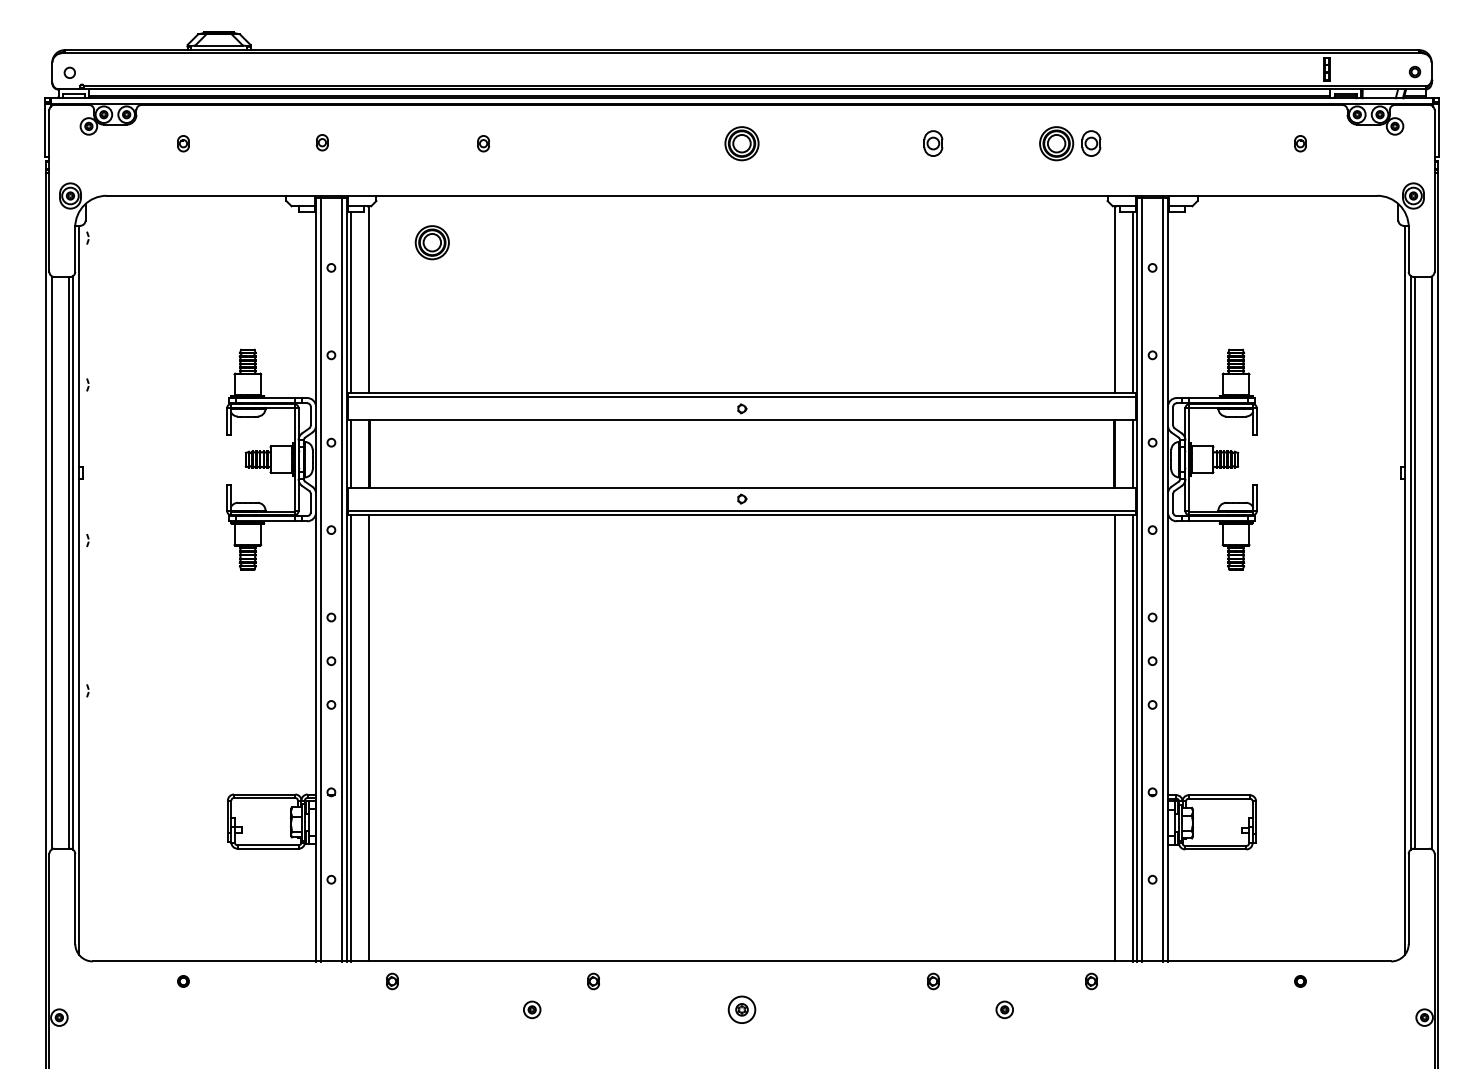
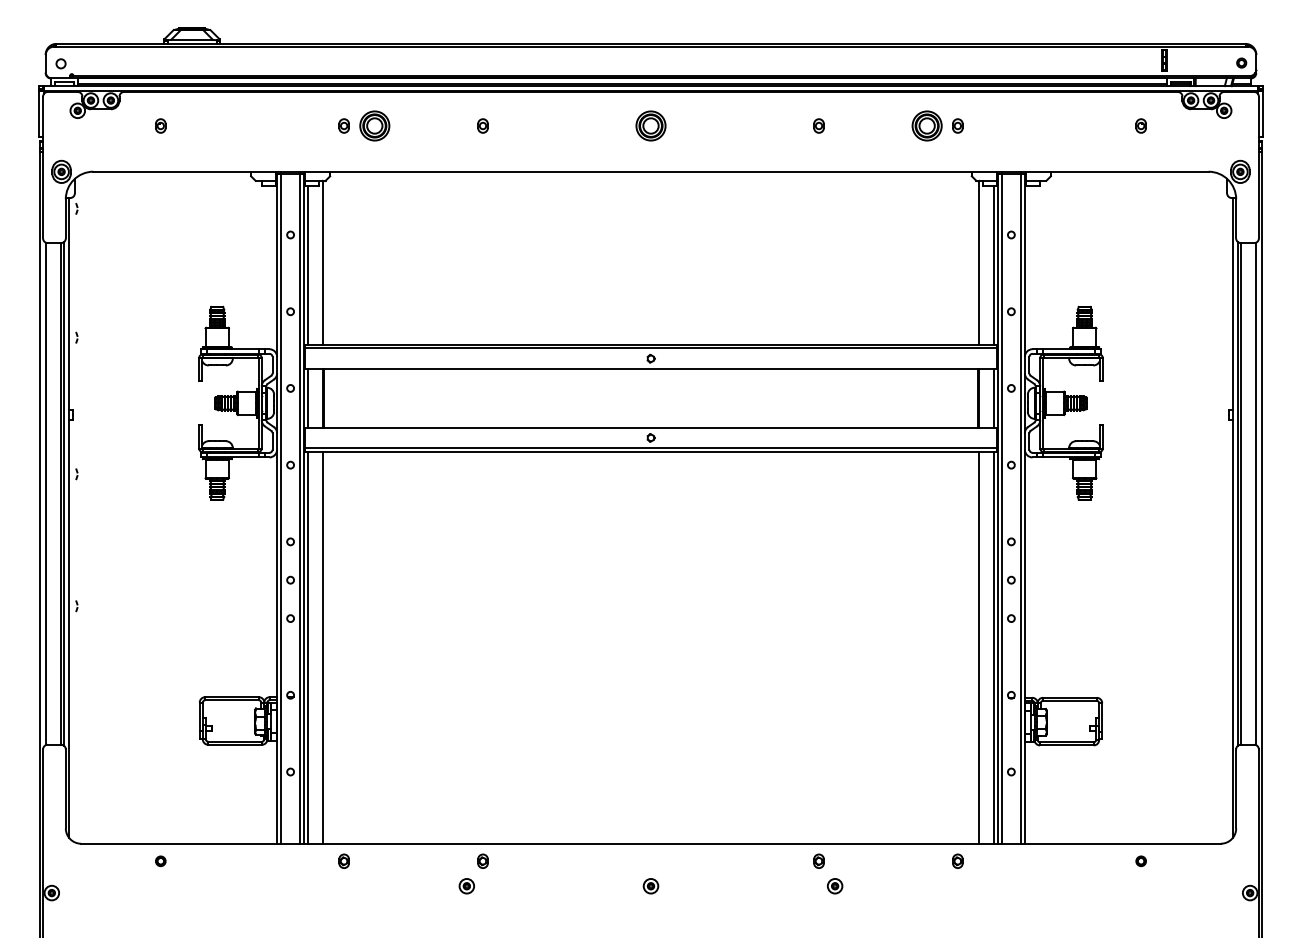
part: (322, 142) -> (344, 125), moved
part: (483, 143) -> (482, 125), moved
part: (933, 143) -> (819, 125), size x0.62
part: (1091, 143) -> (957, 125), size x0.62
part: (431, 242) -> (374, 125), moved
part: (593, 981) -> (482, 861), moved
part: (741, 1009) -> (650, 885), size x0.62
part: (1004, 1009) -> (834, 885), moved

